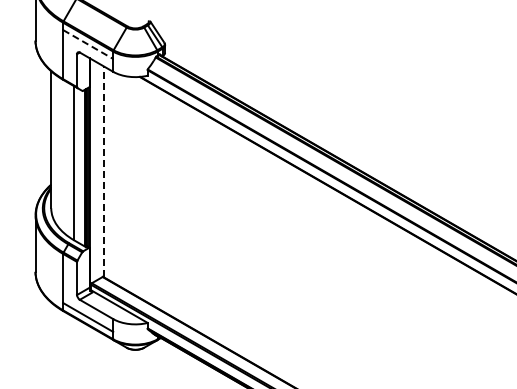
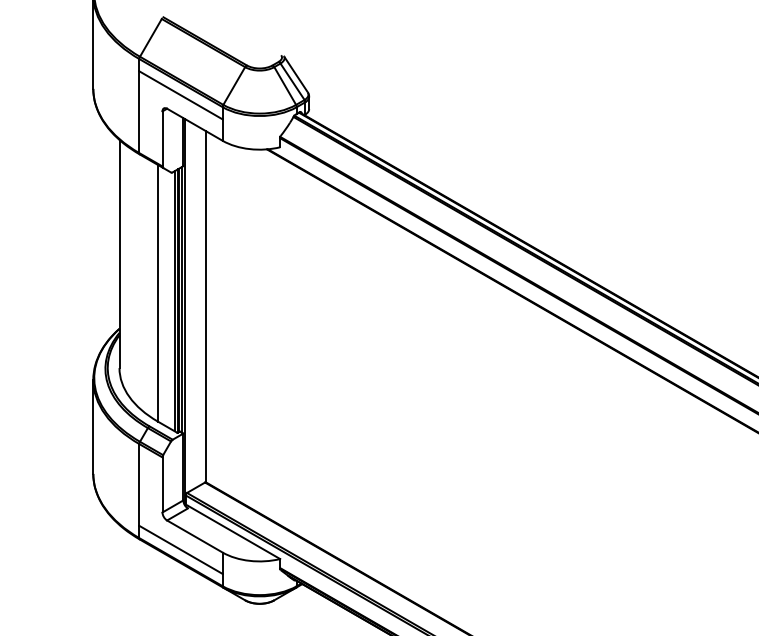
line: (88, 44) -> (181, 95), dashed -> solid
line: (103, 171) -> (206, 306), dashed -> solid

